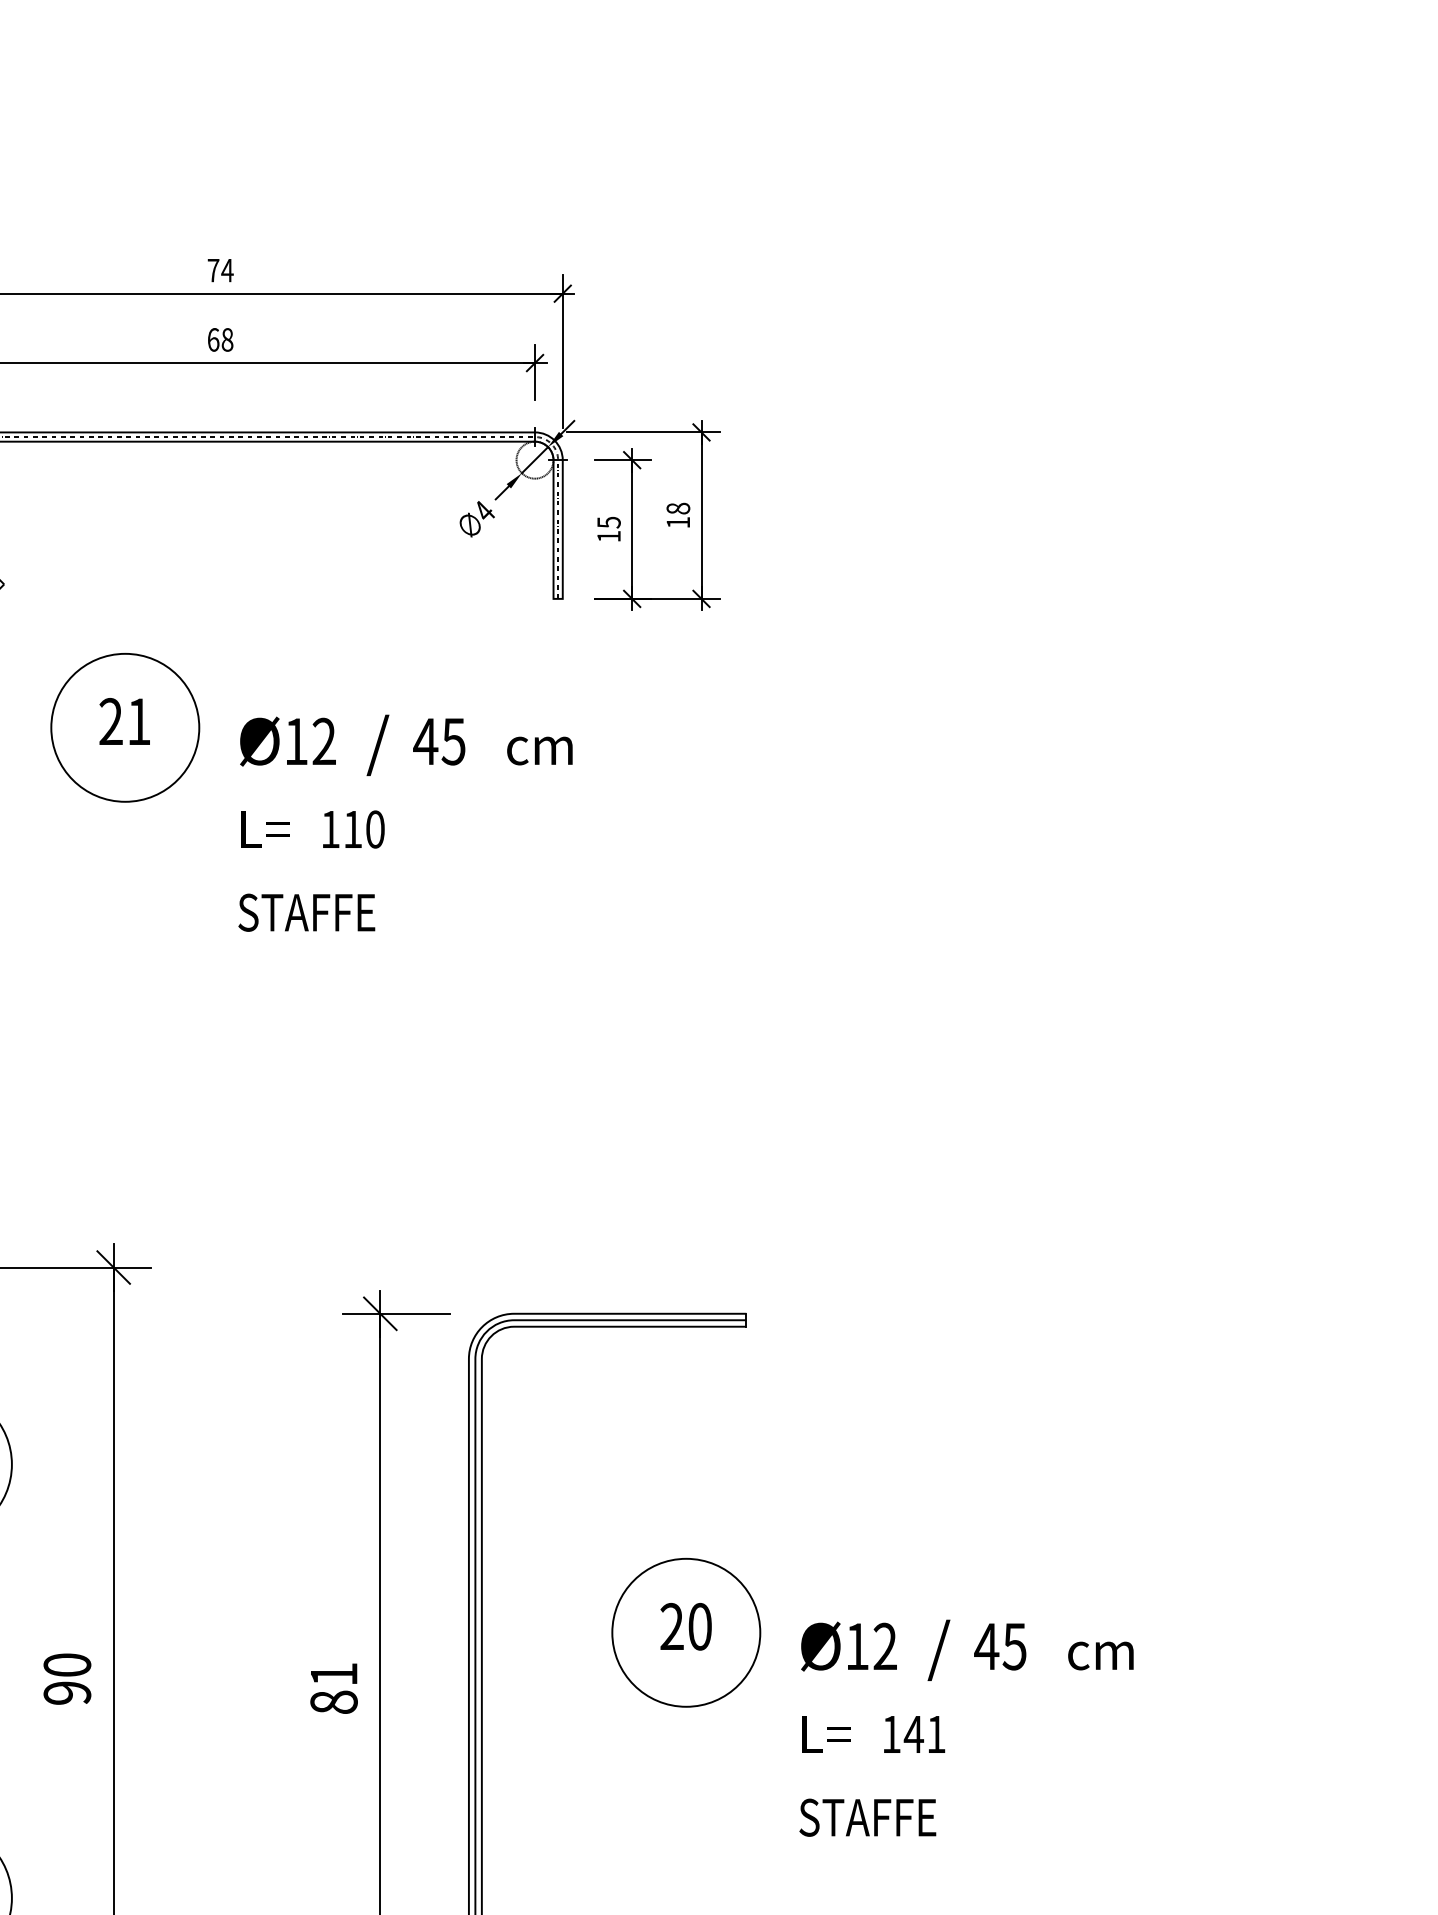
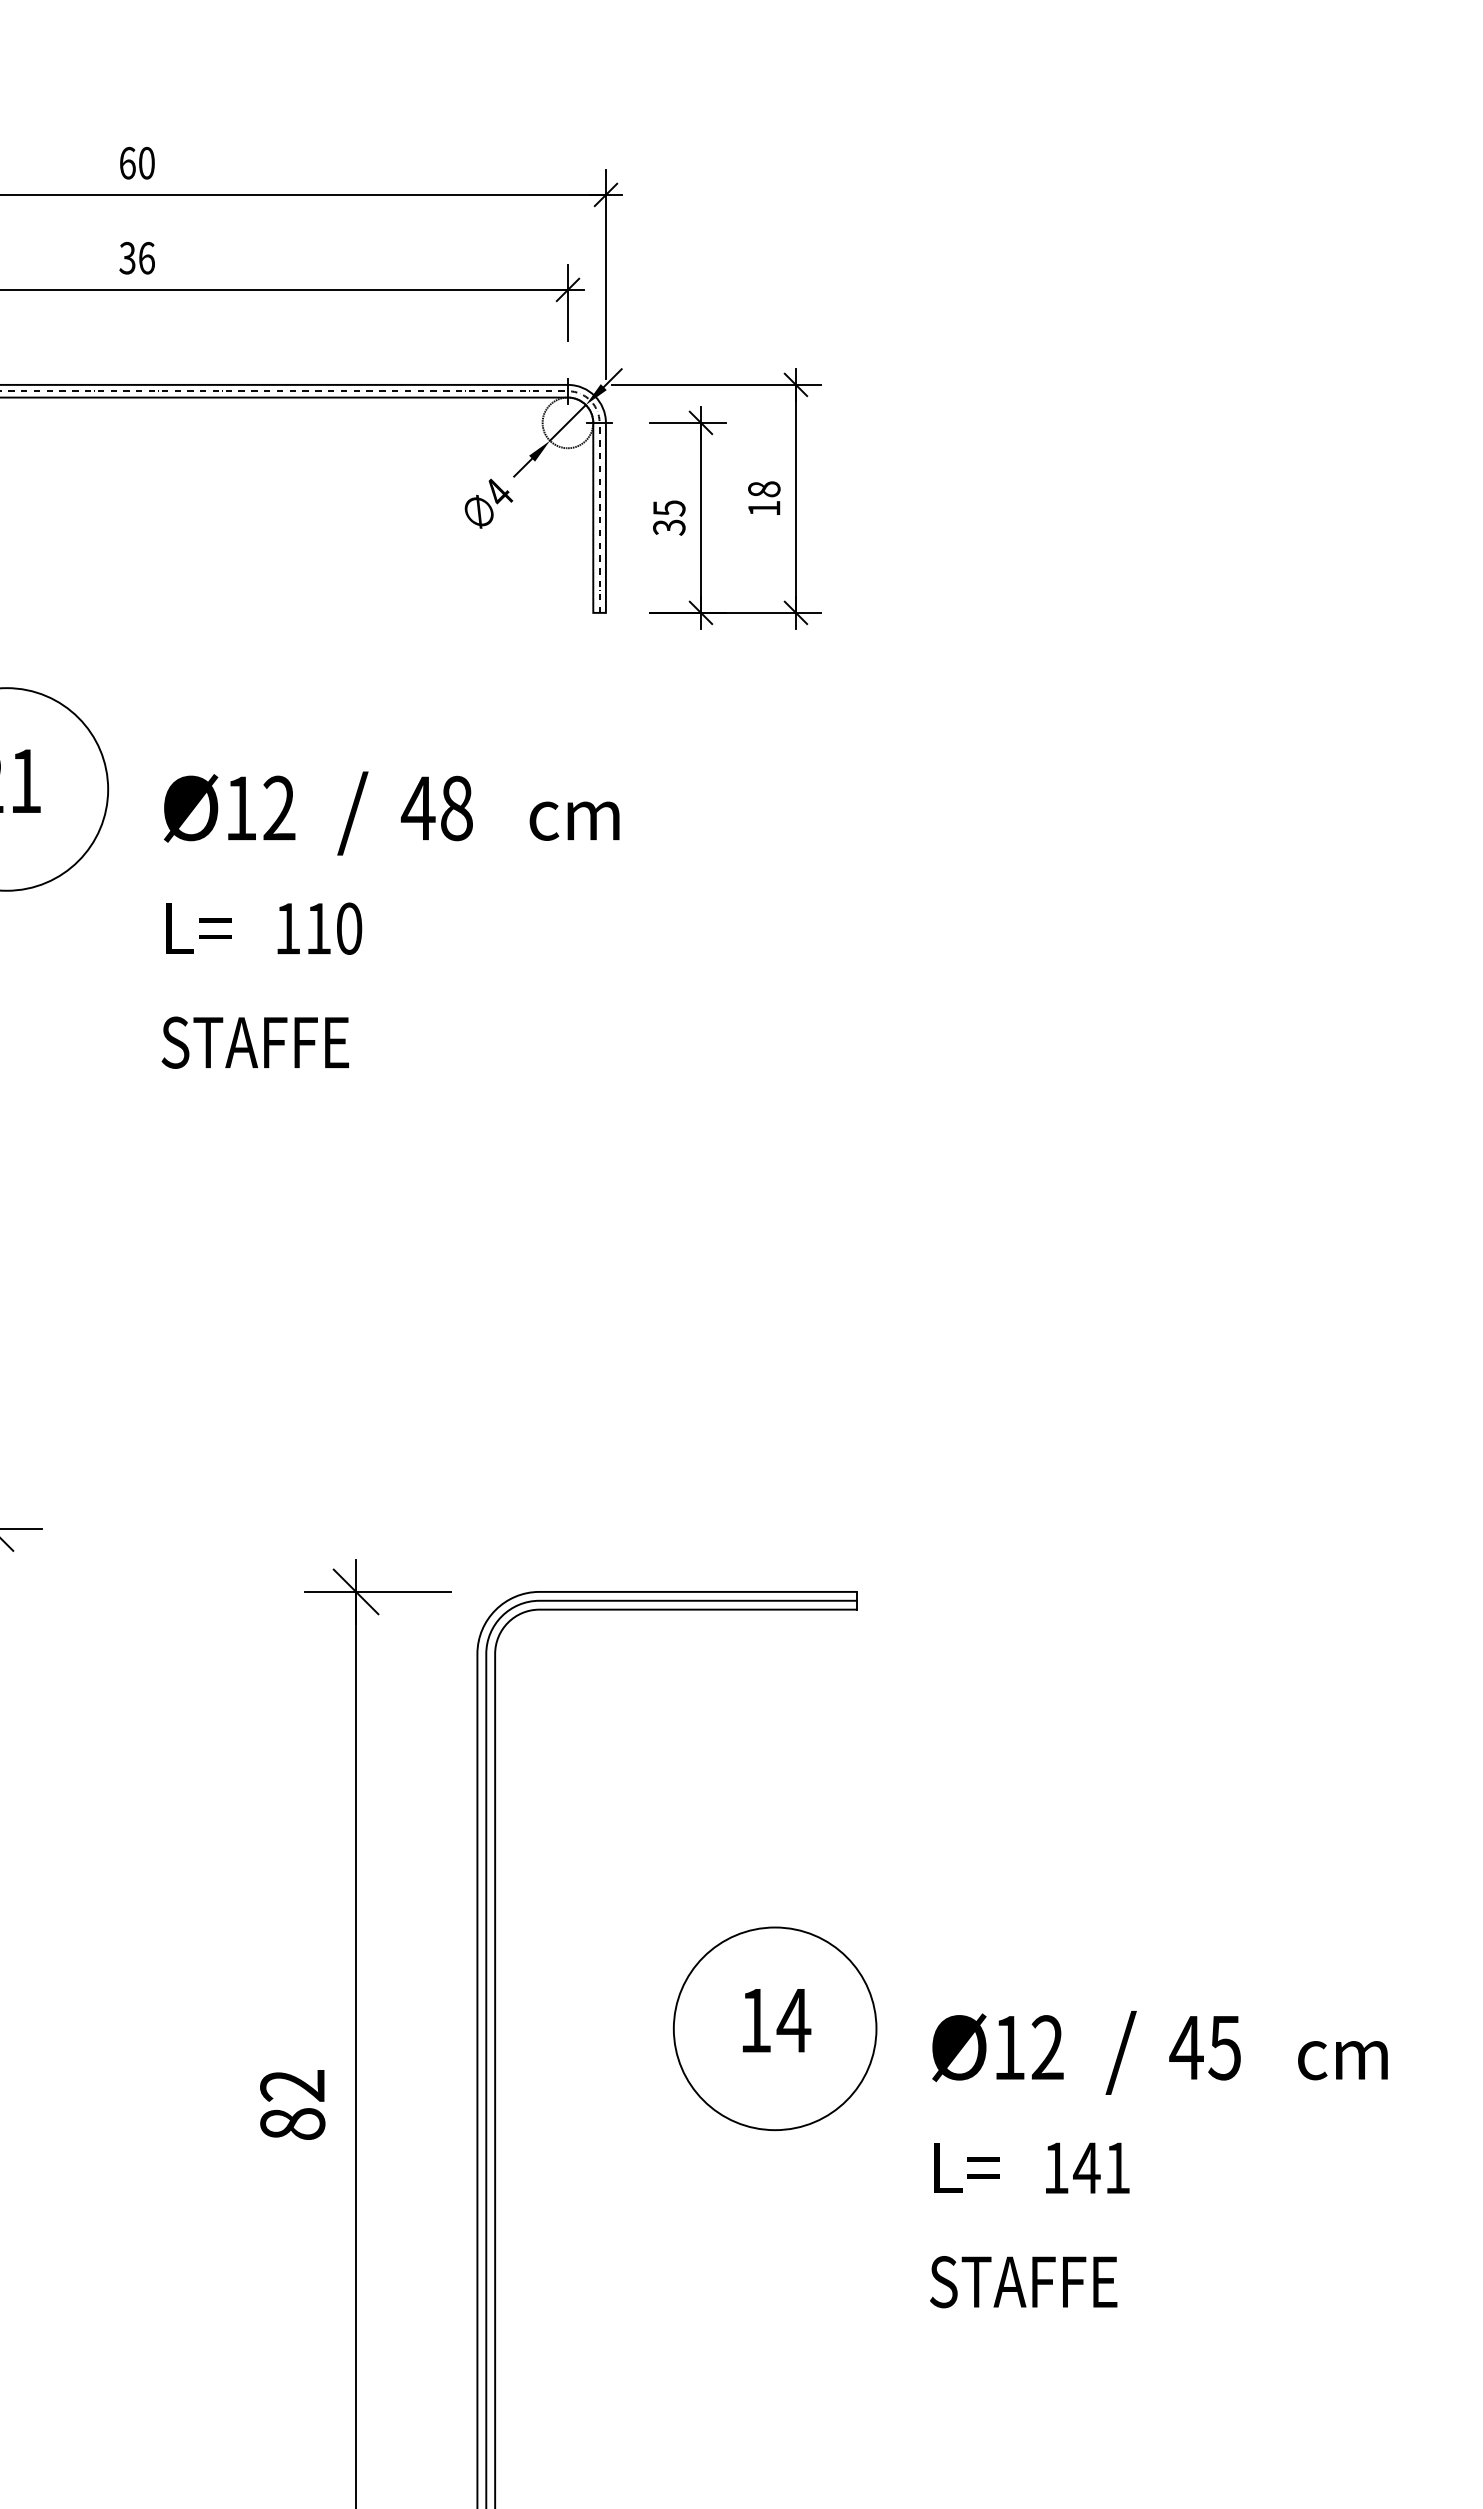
text: (220, 270) -> (137, 163), 74 -> 60
text: (220, 339) -> (137, 257), 68 -> 36
text: (608, 536) -> (668, 527), 15 -> 35
text: (453, 741) -> (456, 808), 45 -> 48
text: (686, 1626) -> (775, 2020), 20 -> 14
text: (333, 1674) -> (291, 2085), 81 -> 82

